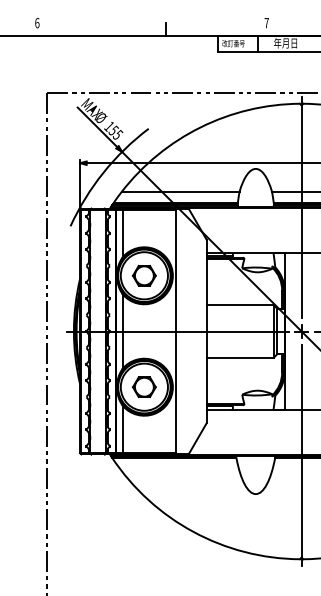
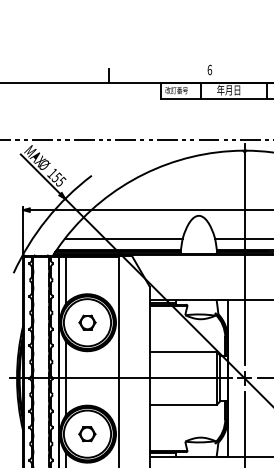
text: (266, 23) -> (209, 70), 7 -> 6
part: (144, 275) -> (87, 322), size x0.7
part: (143, 387) -> (86, 434), size x0.7

